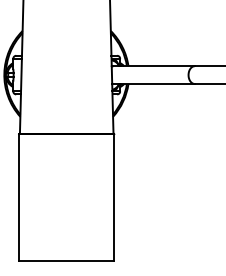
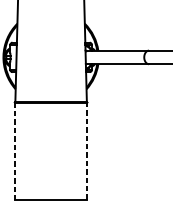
line: (19, 197) -> (15, 150), solid -> dashed
line: (114, 197) -> (87, 150), solid -> dashed

